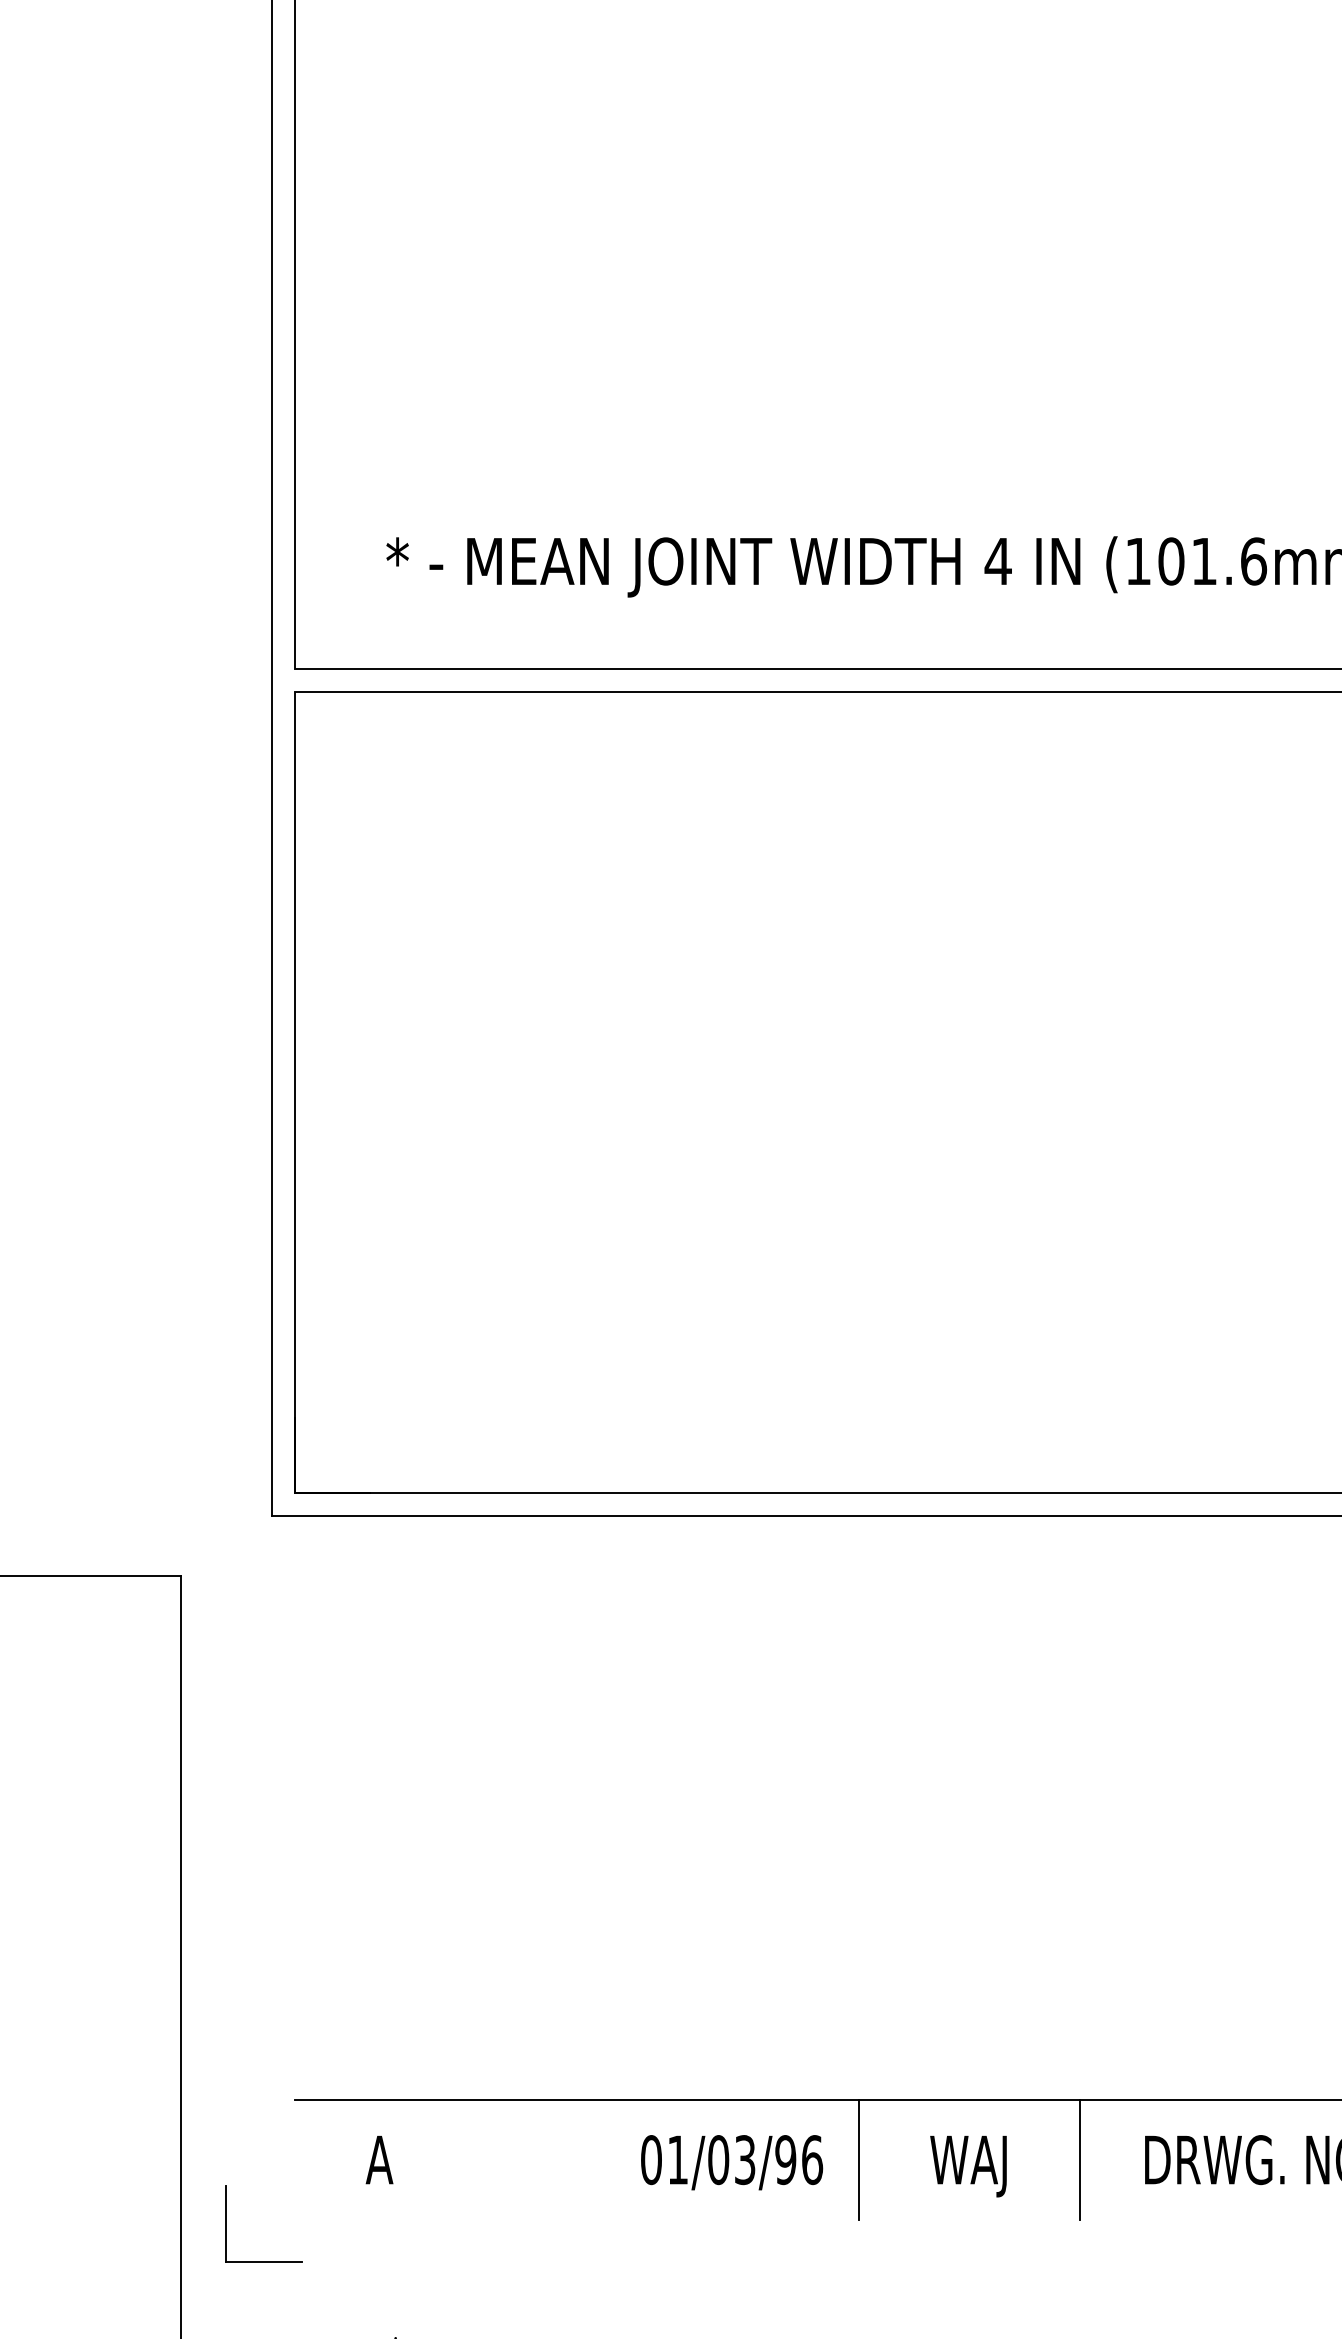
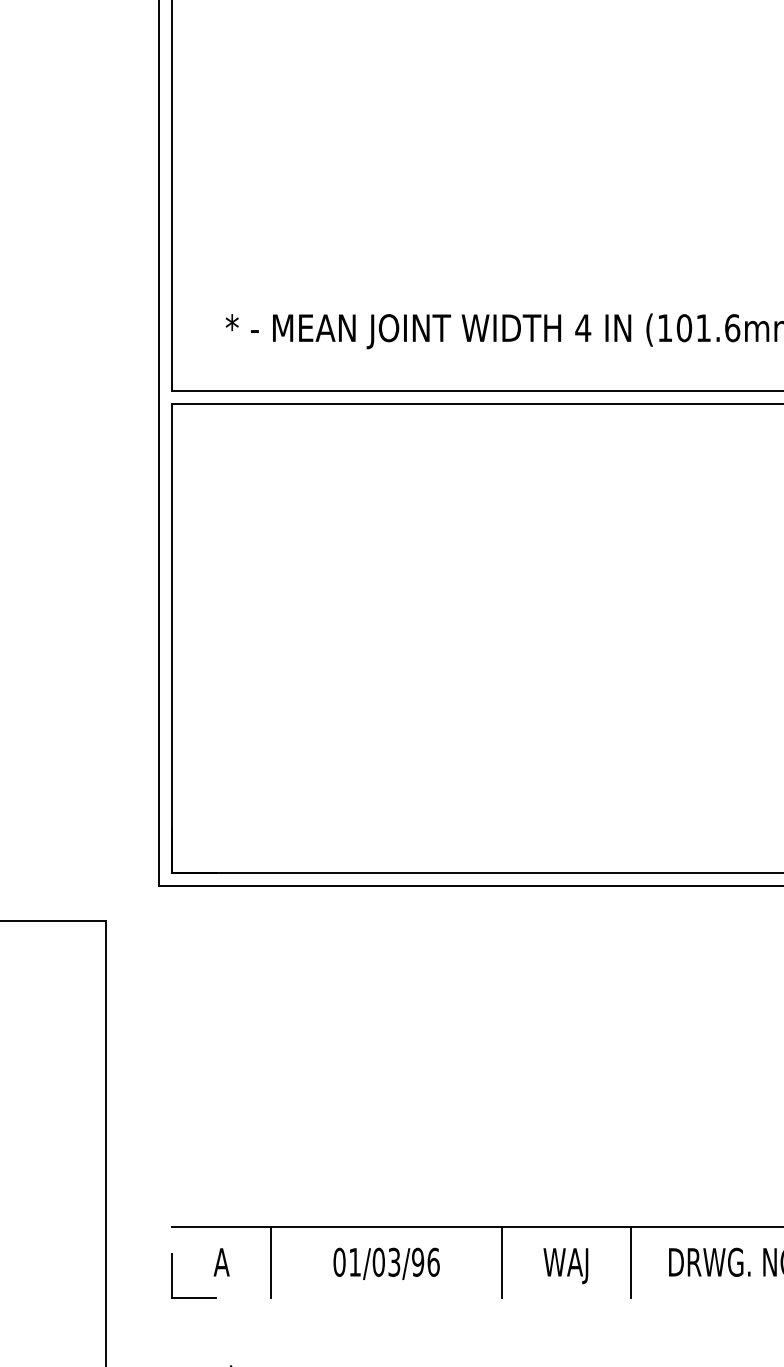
line: (464, 2160) -> (271, 1262), added
text: (731, 2161) -> (386, 1263), moved
part: (226, 2223) -> (172, 1275), moved

